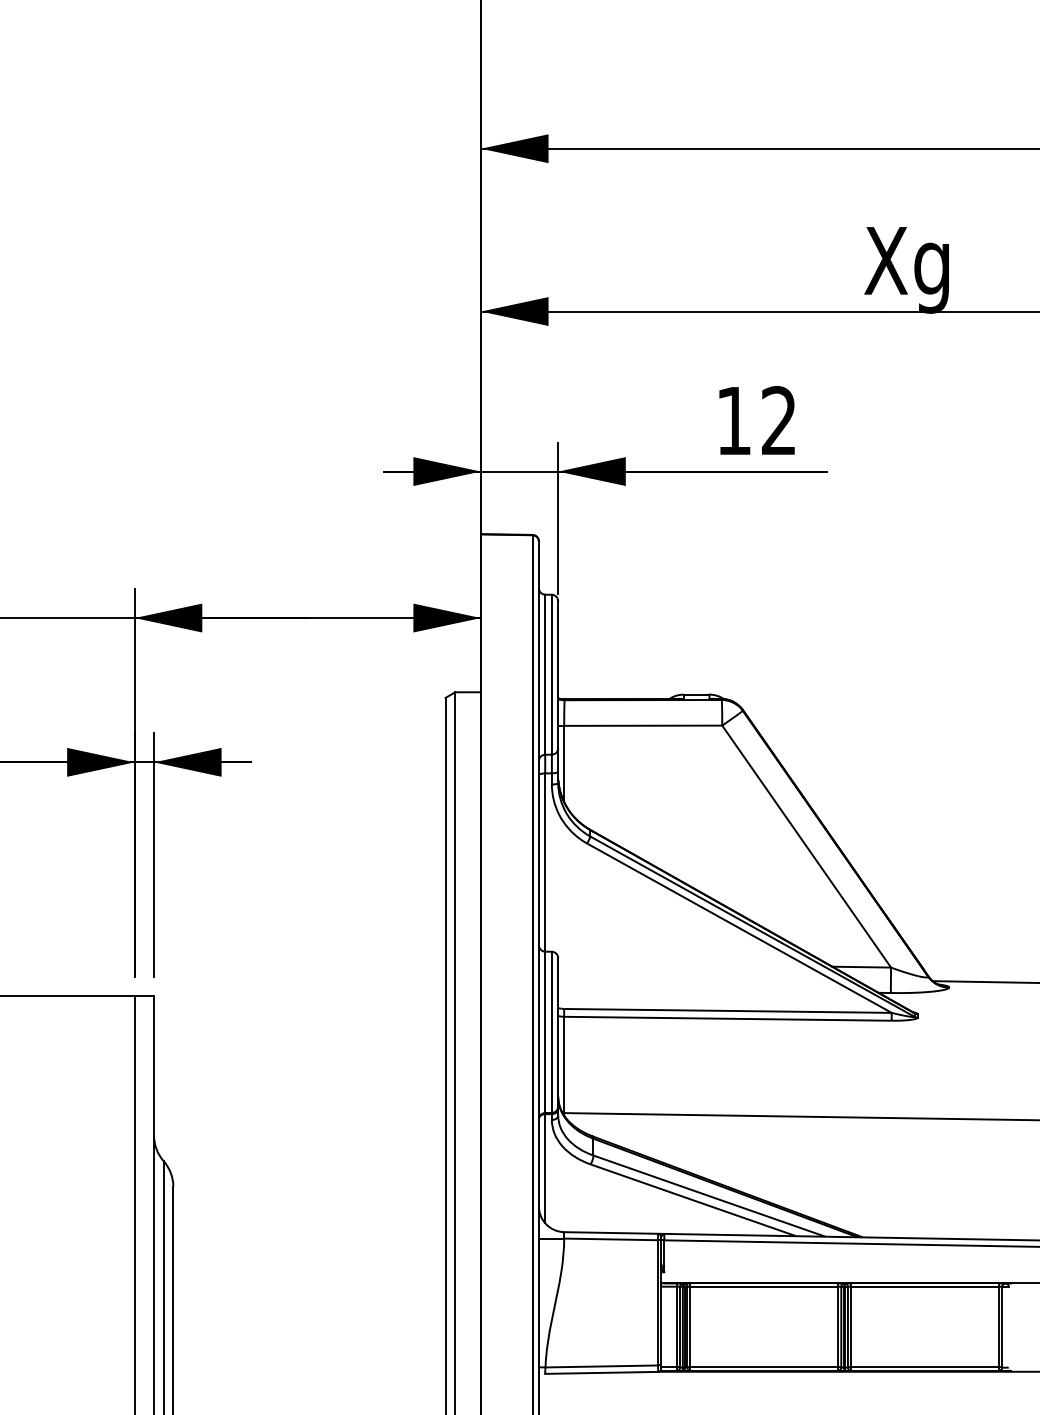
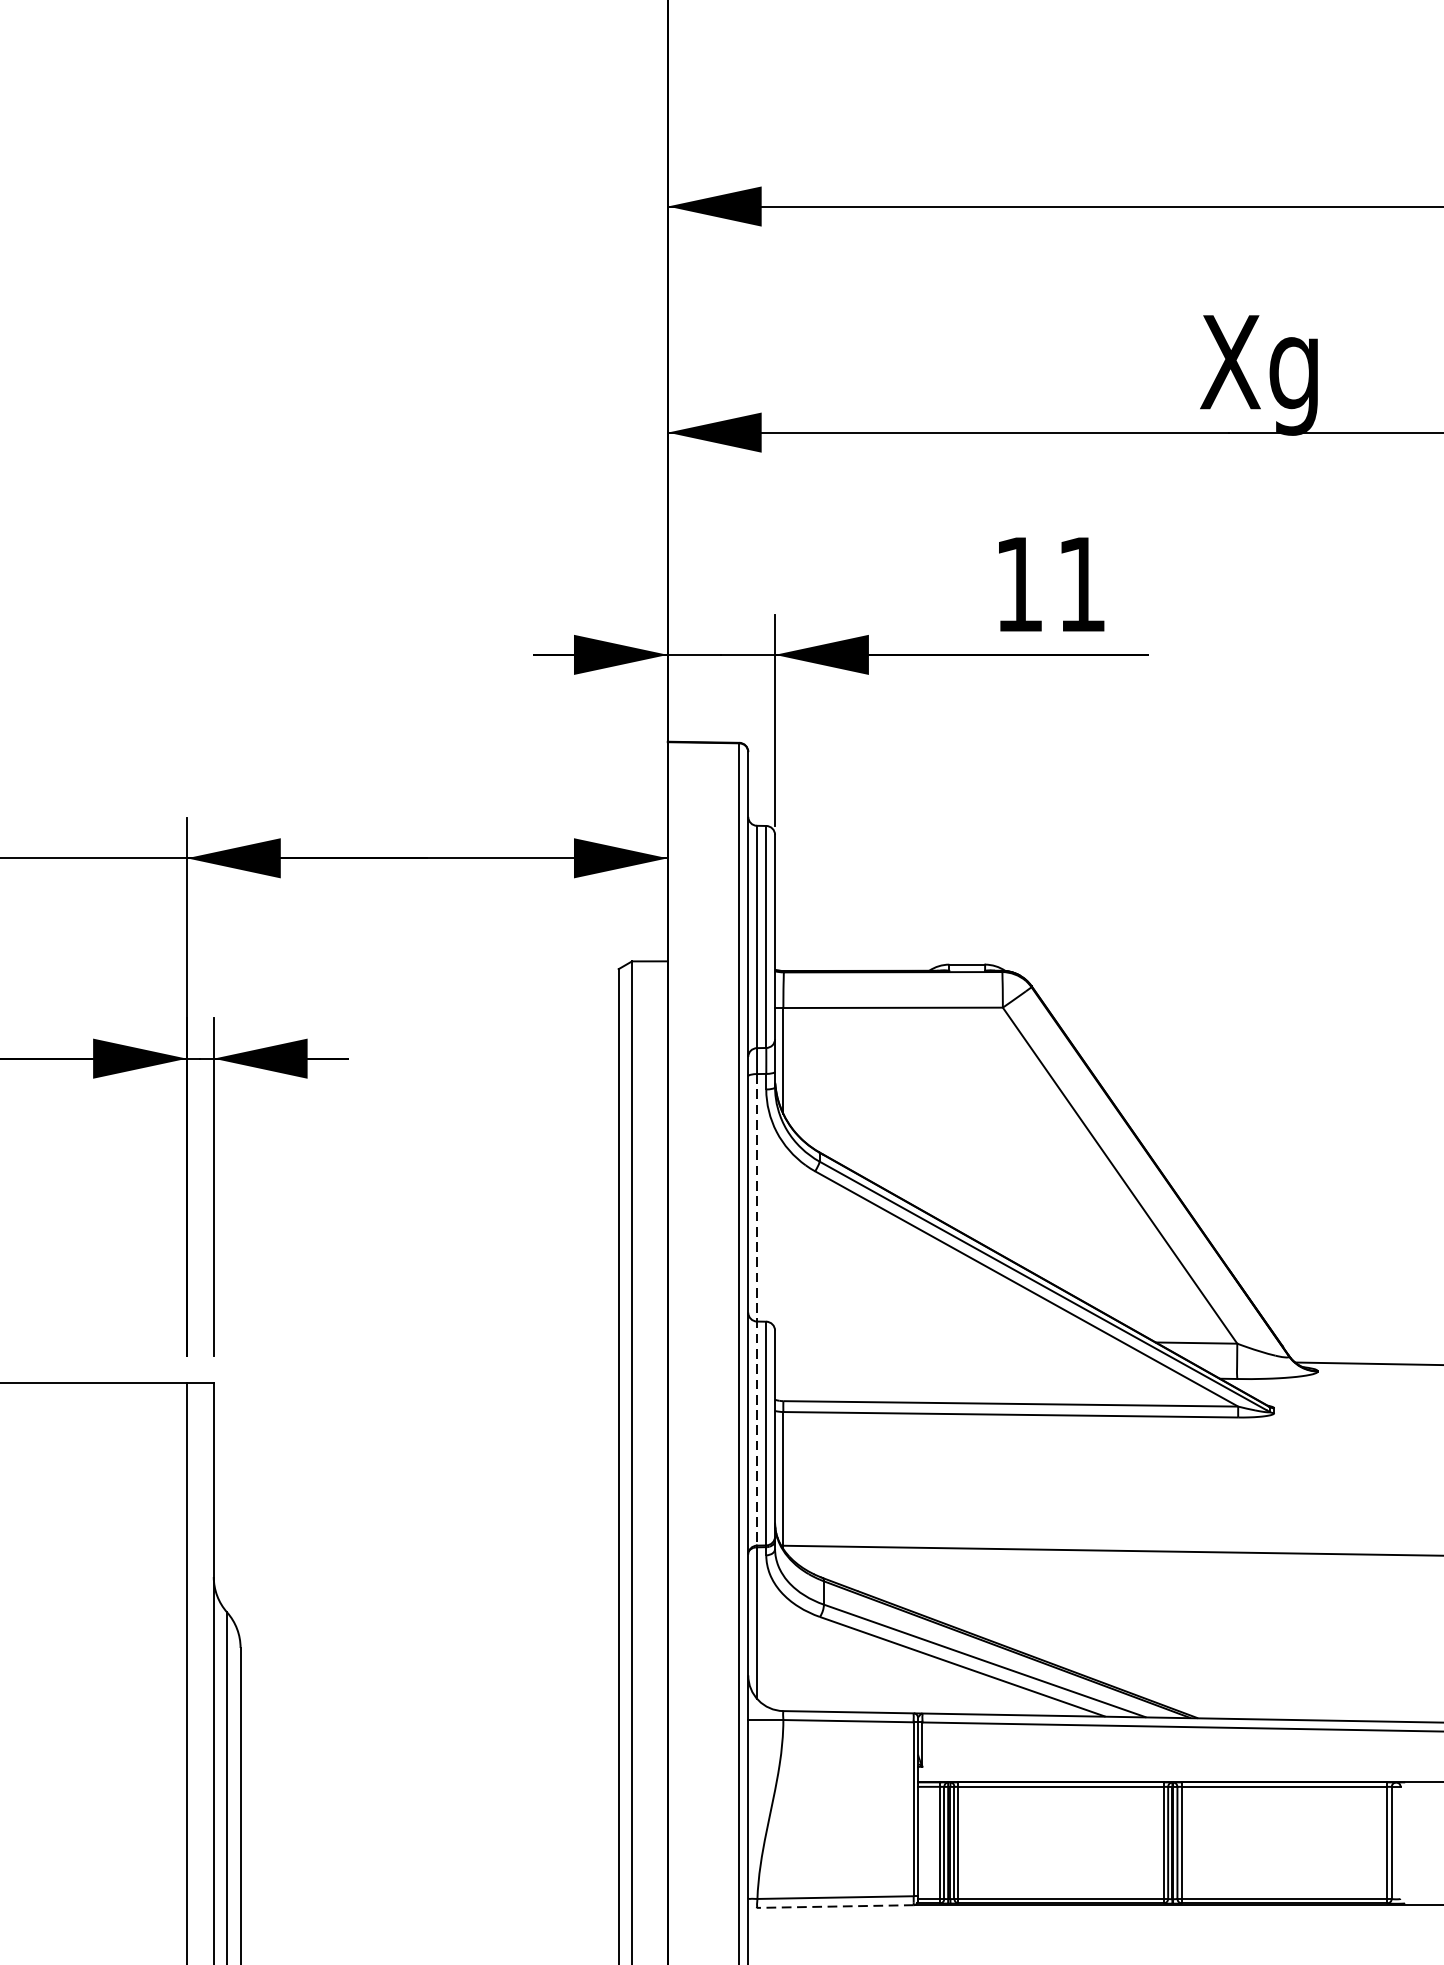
text: (778, 420) -> (1080, 583), 12 -> 11
line: (545, 943) -> (757, 1310), solid -> dashed
line: (601, 1372) -> (835, 1905), solid -> dashed

